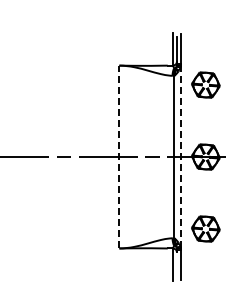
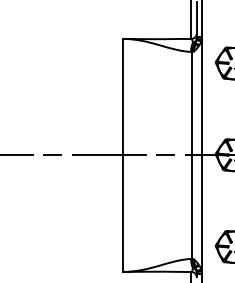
line: (119, 156) -> (123, 154), dashed -> solid
line: (180, 157) -> (201, 156), dashed -> solid

